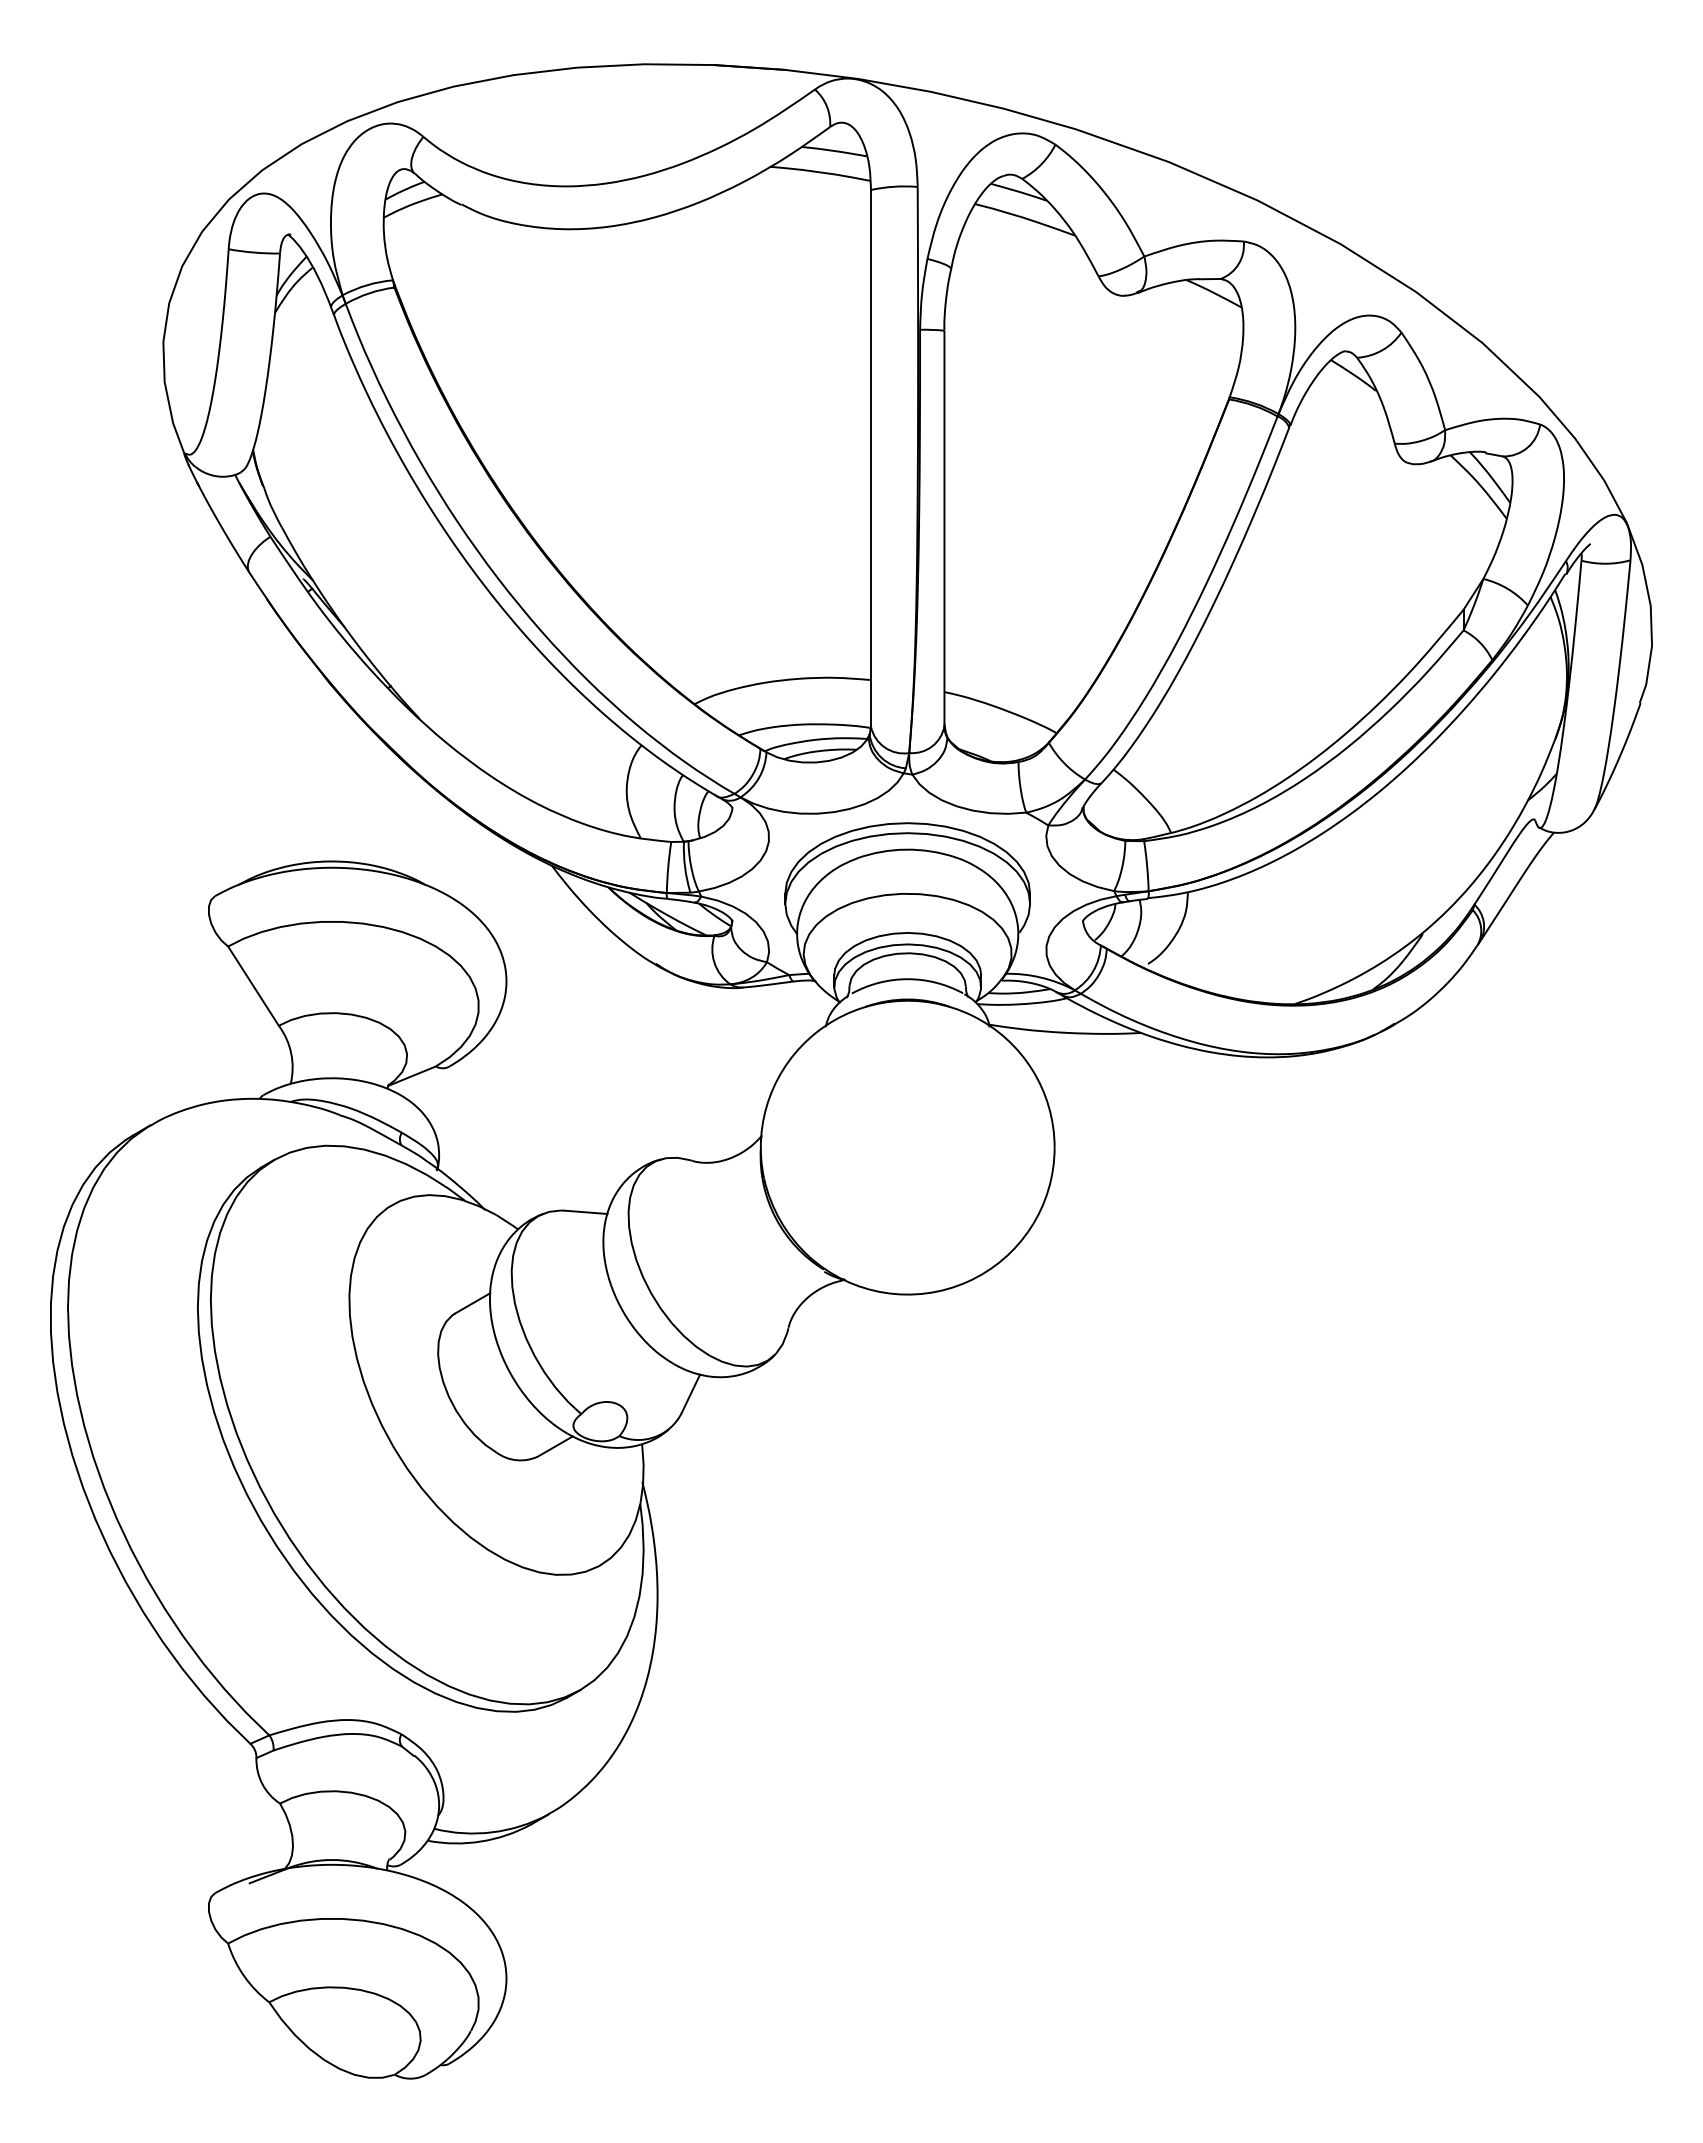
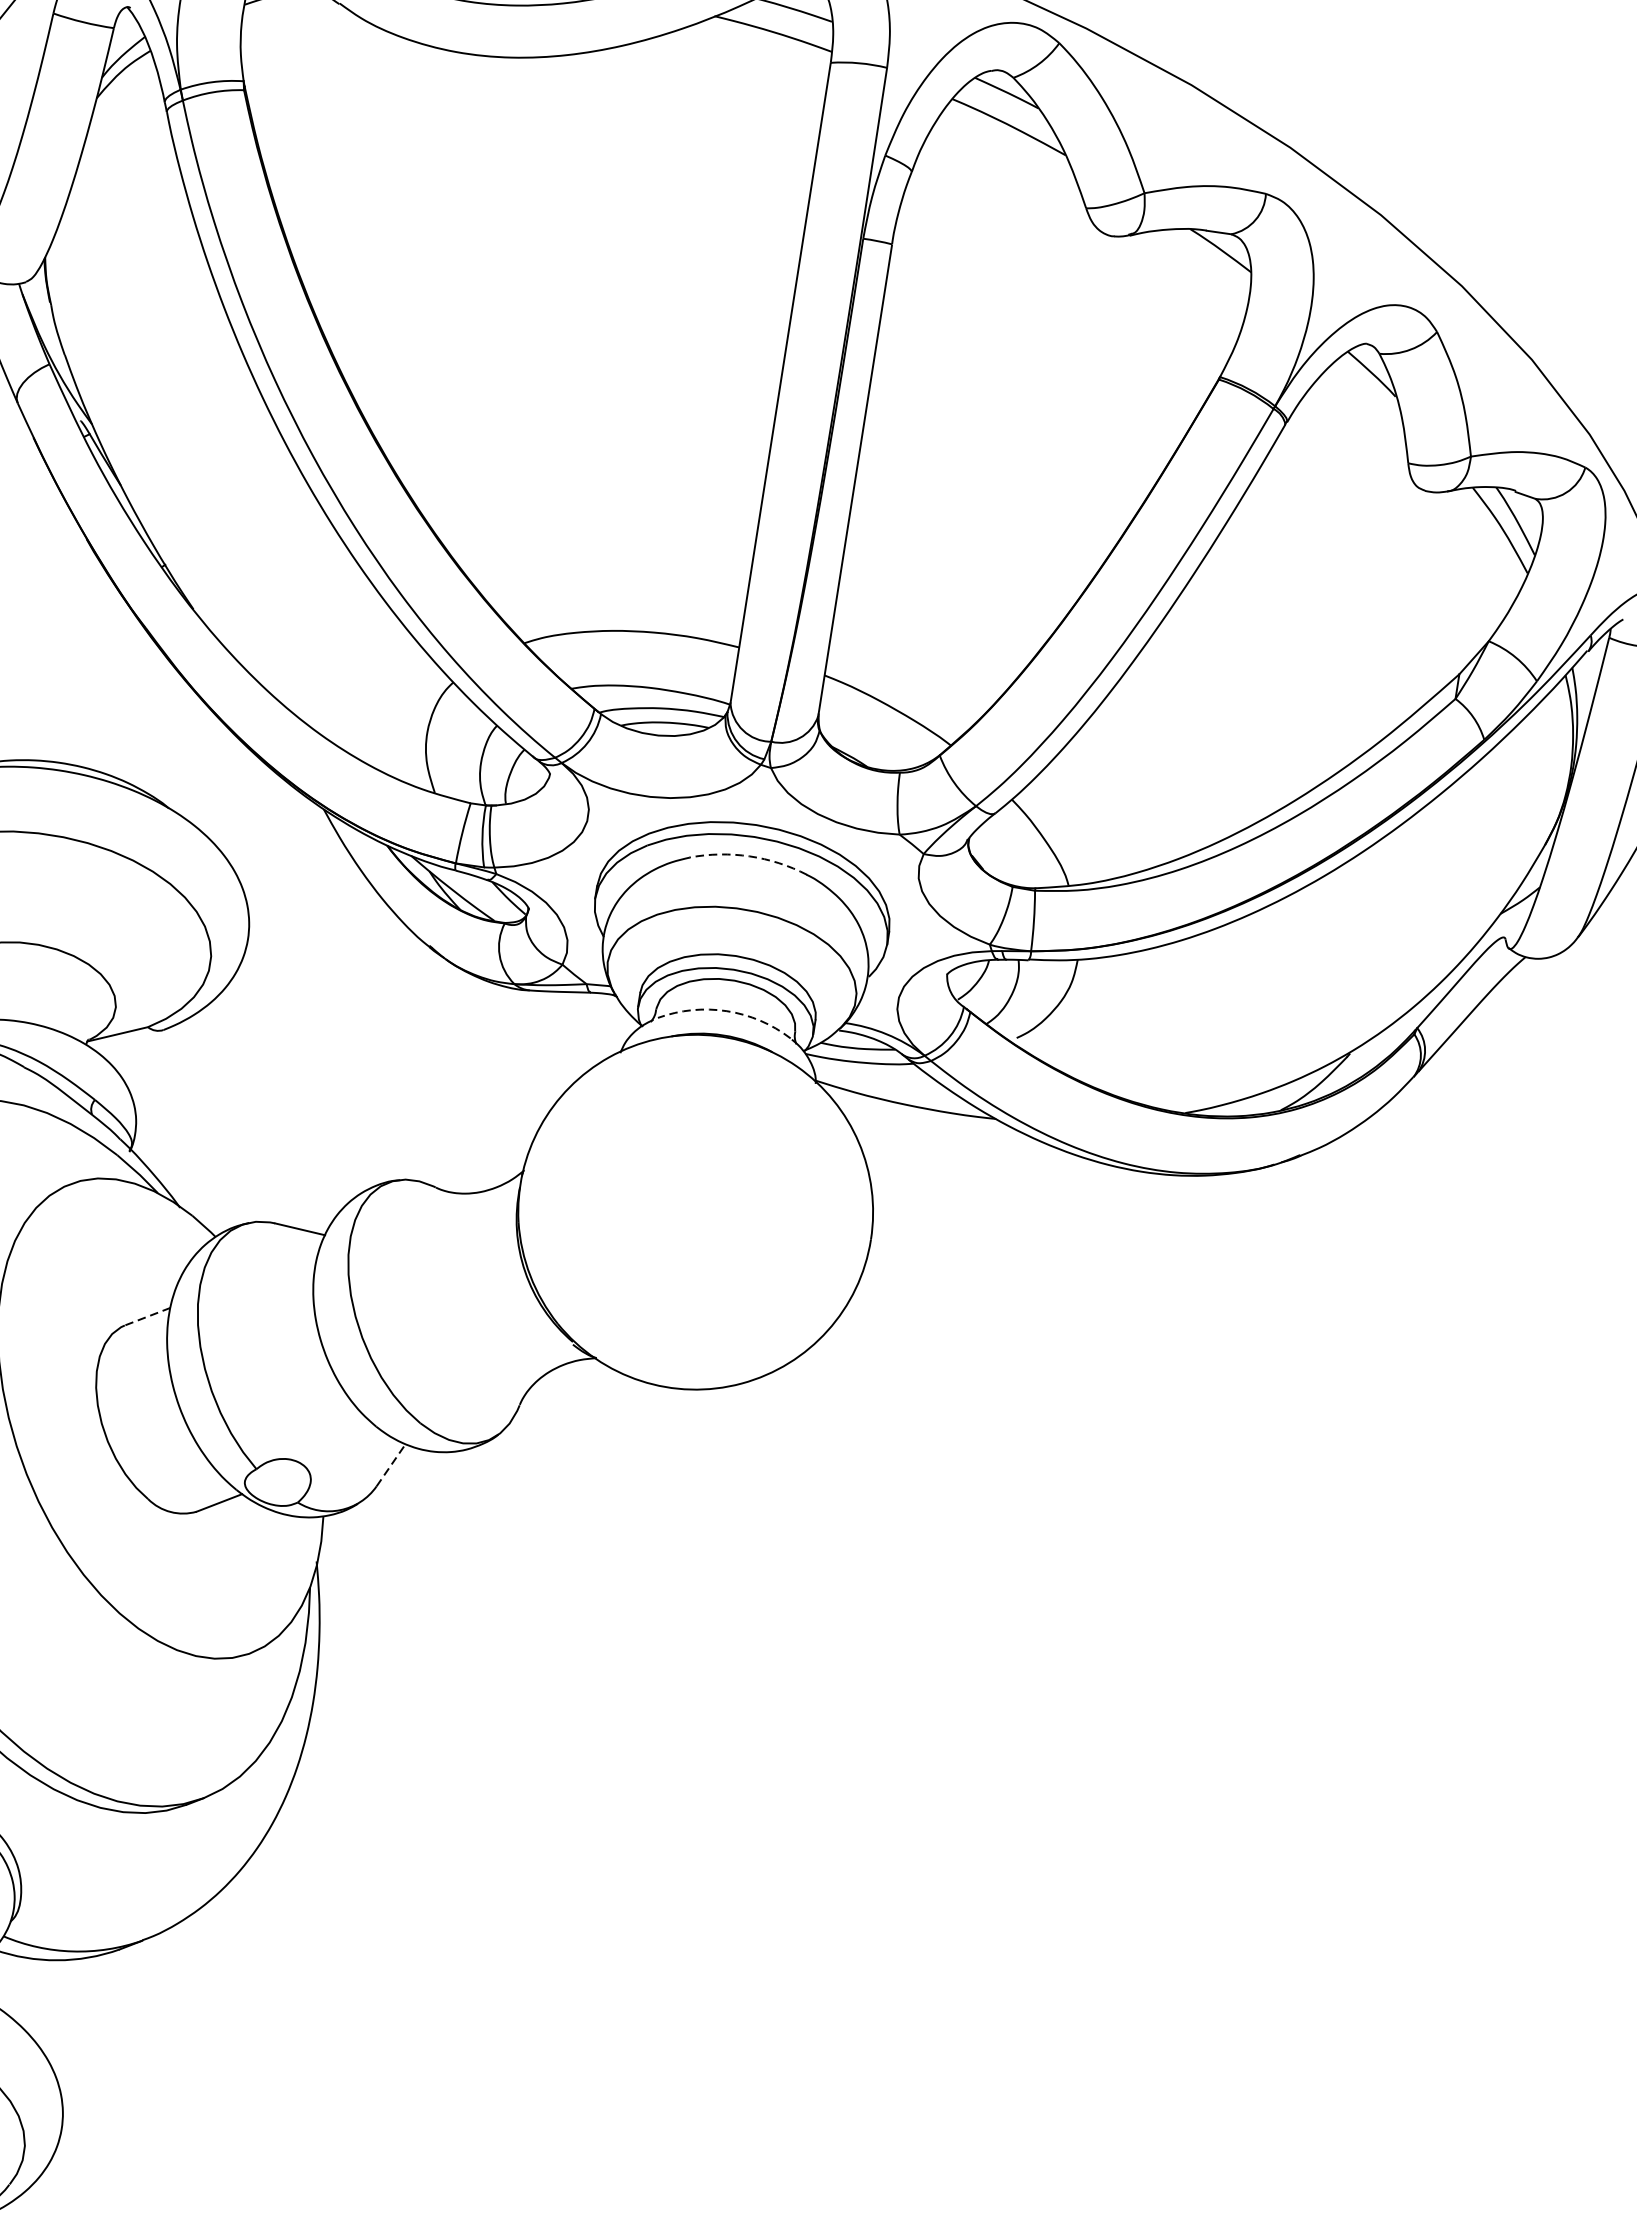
arc: (906, 849) -> (749, 856), solid -> dashed
arc: (907, 979) -> (726, 1011), solid -> dashed
line: (472, 1303) -> (147, 1316), solid -> dashed
line: (691, 1393) -> (391, 1465), solid -> dashed

